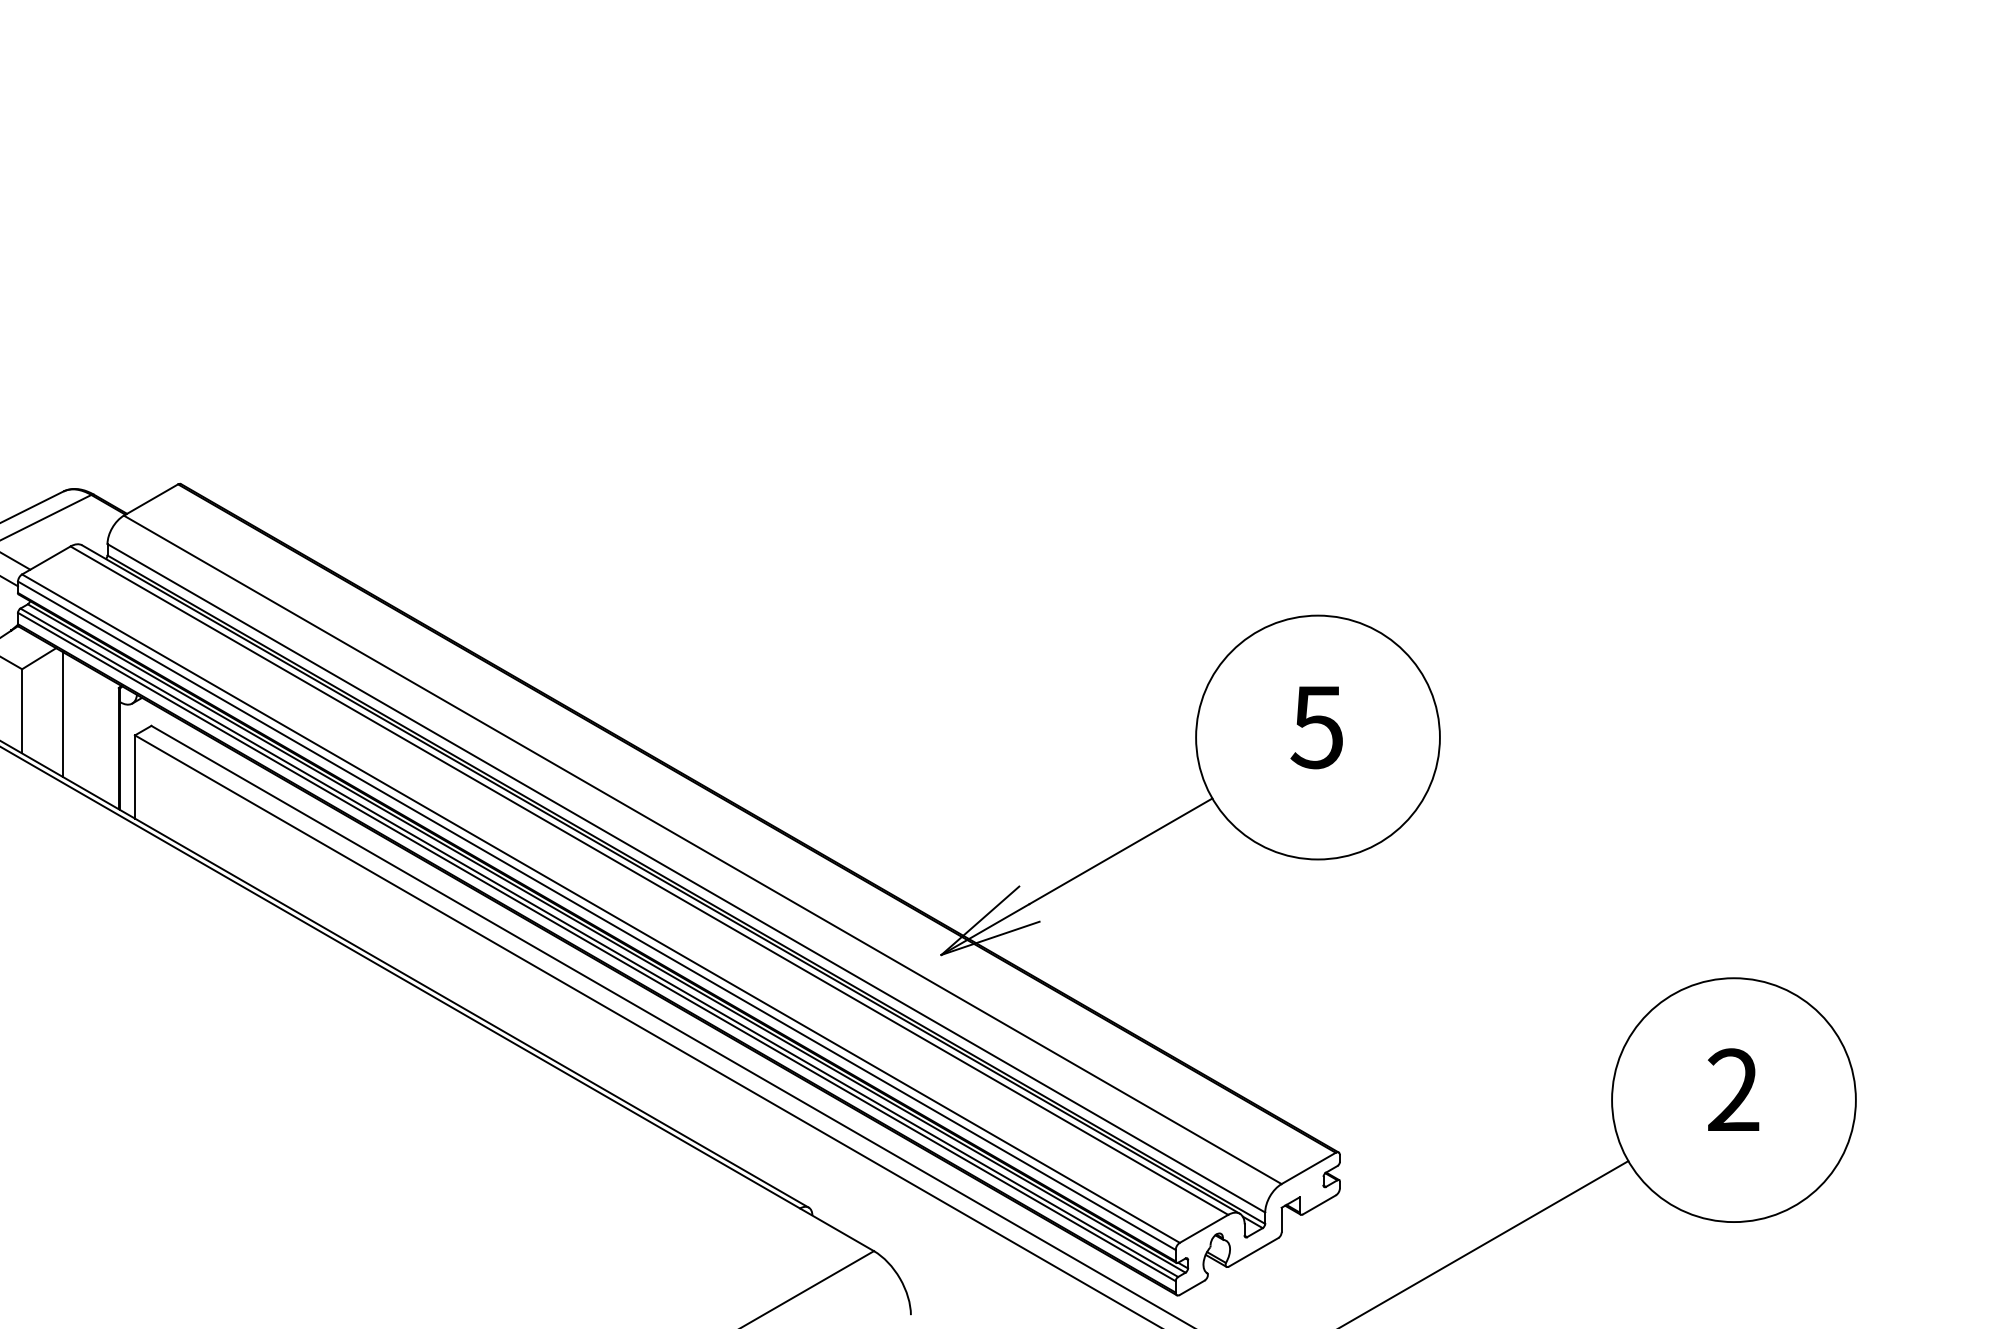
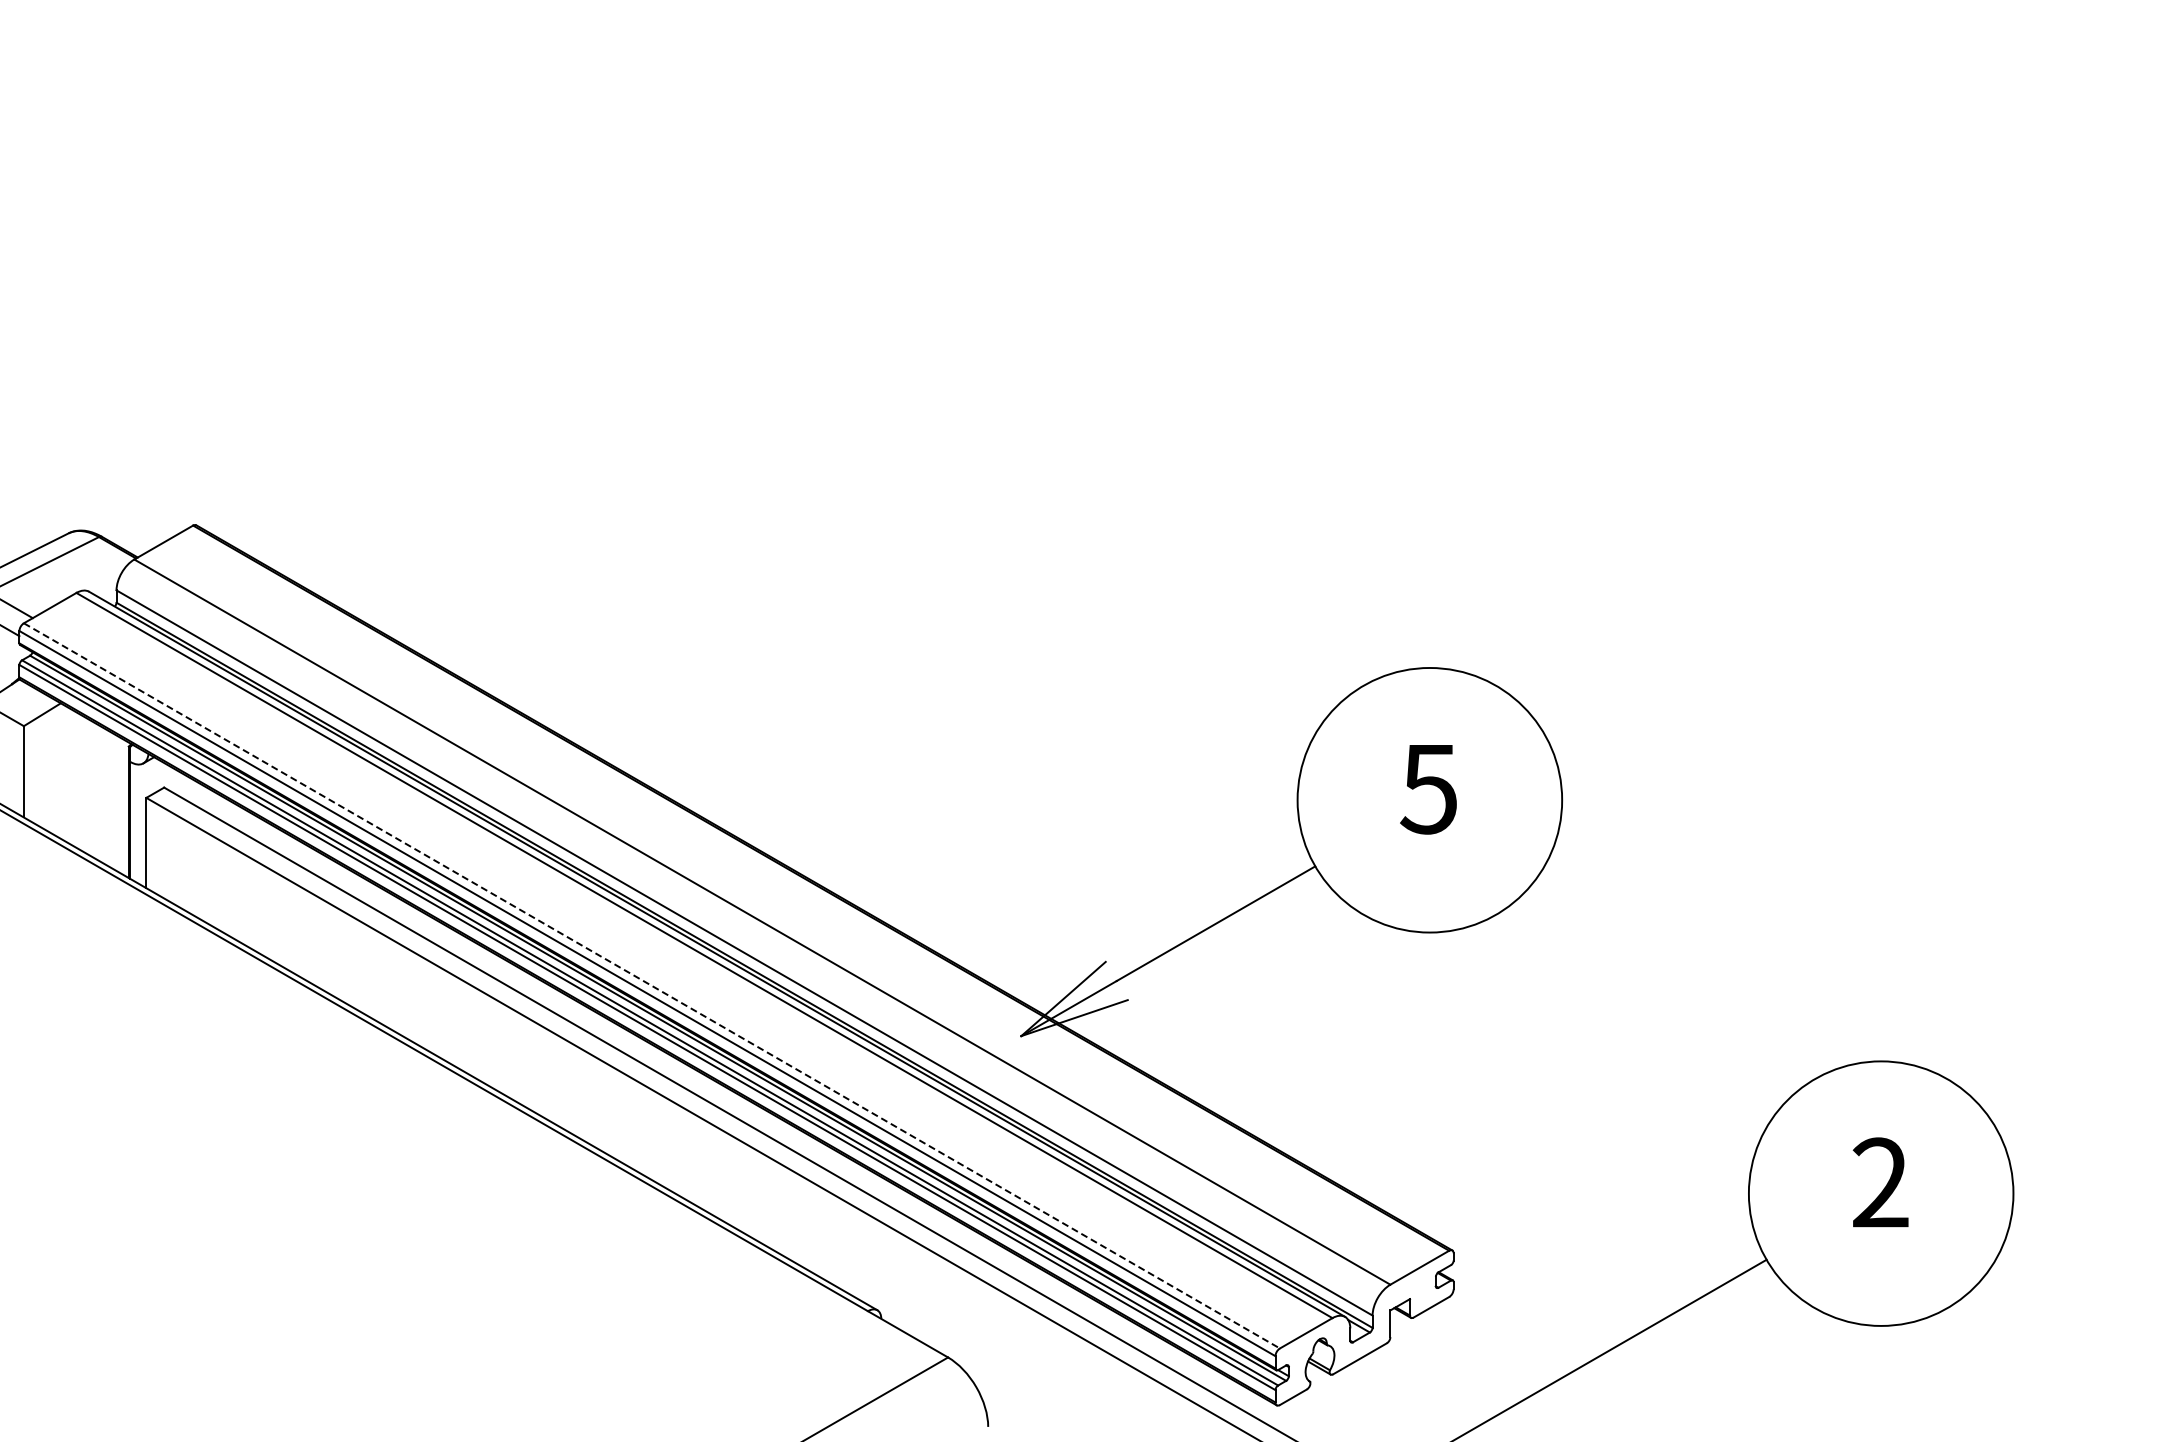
line: (63, 714) -> (68, 775), removed
line: (601, 909) -> (652, 986), solid -> dashed

